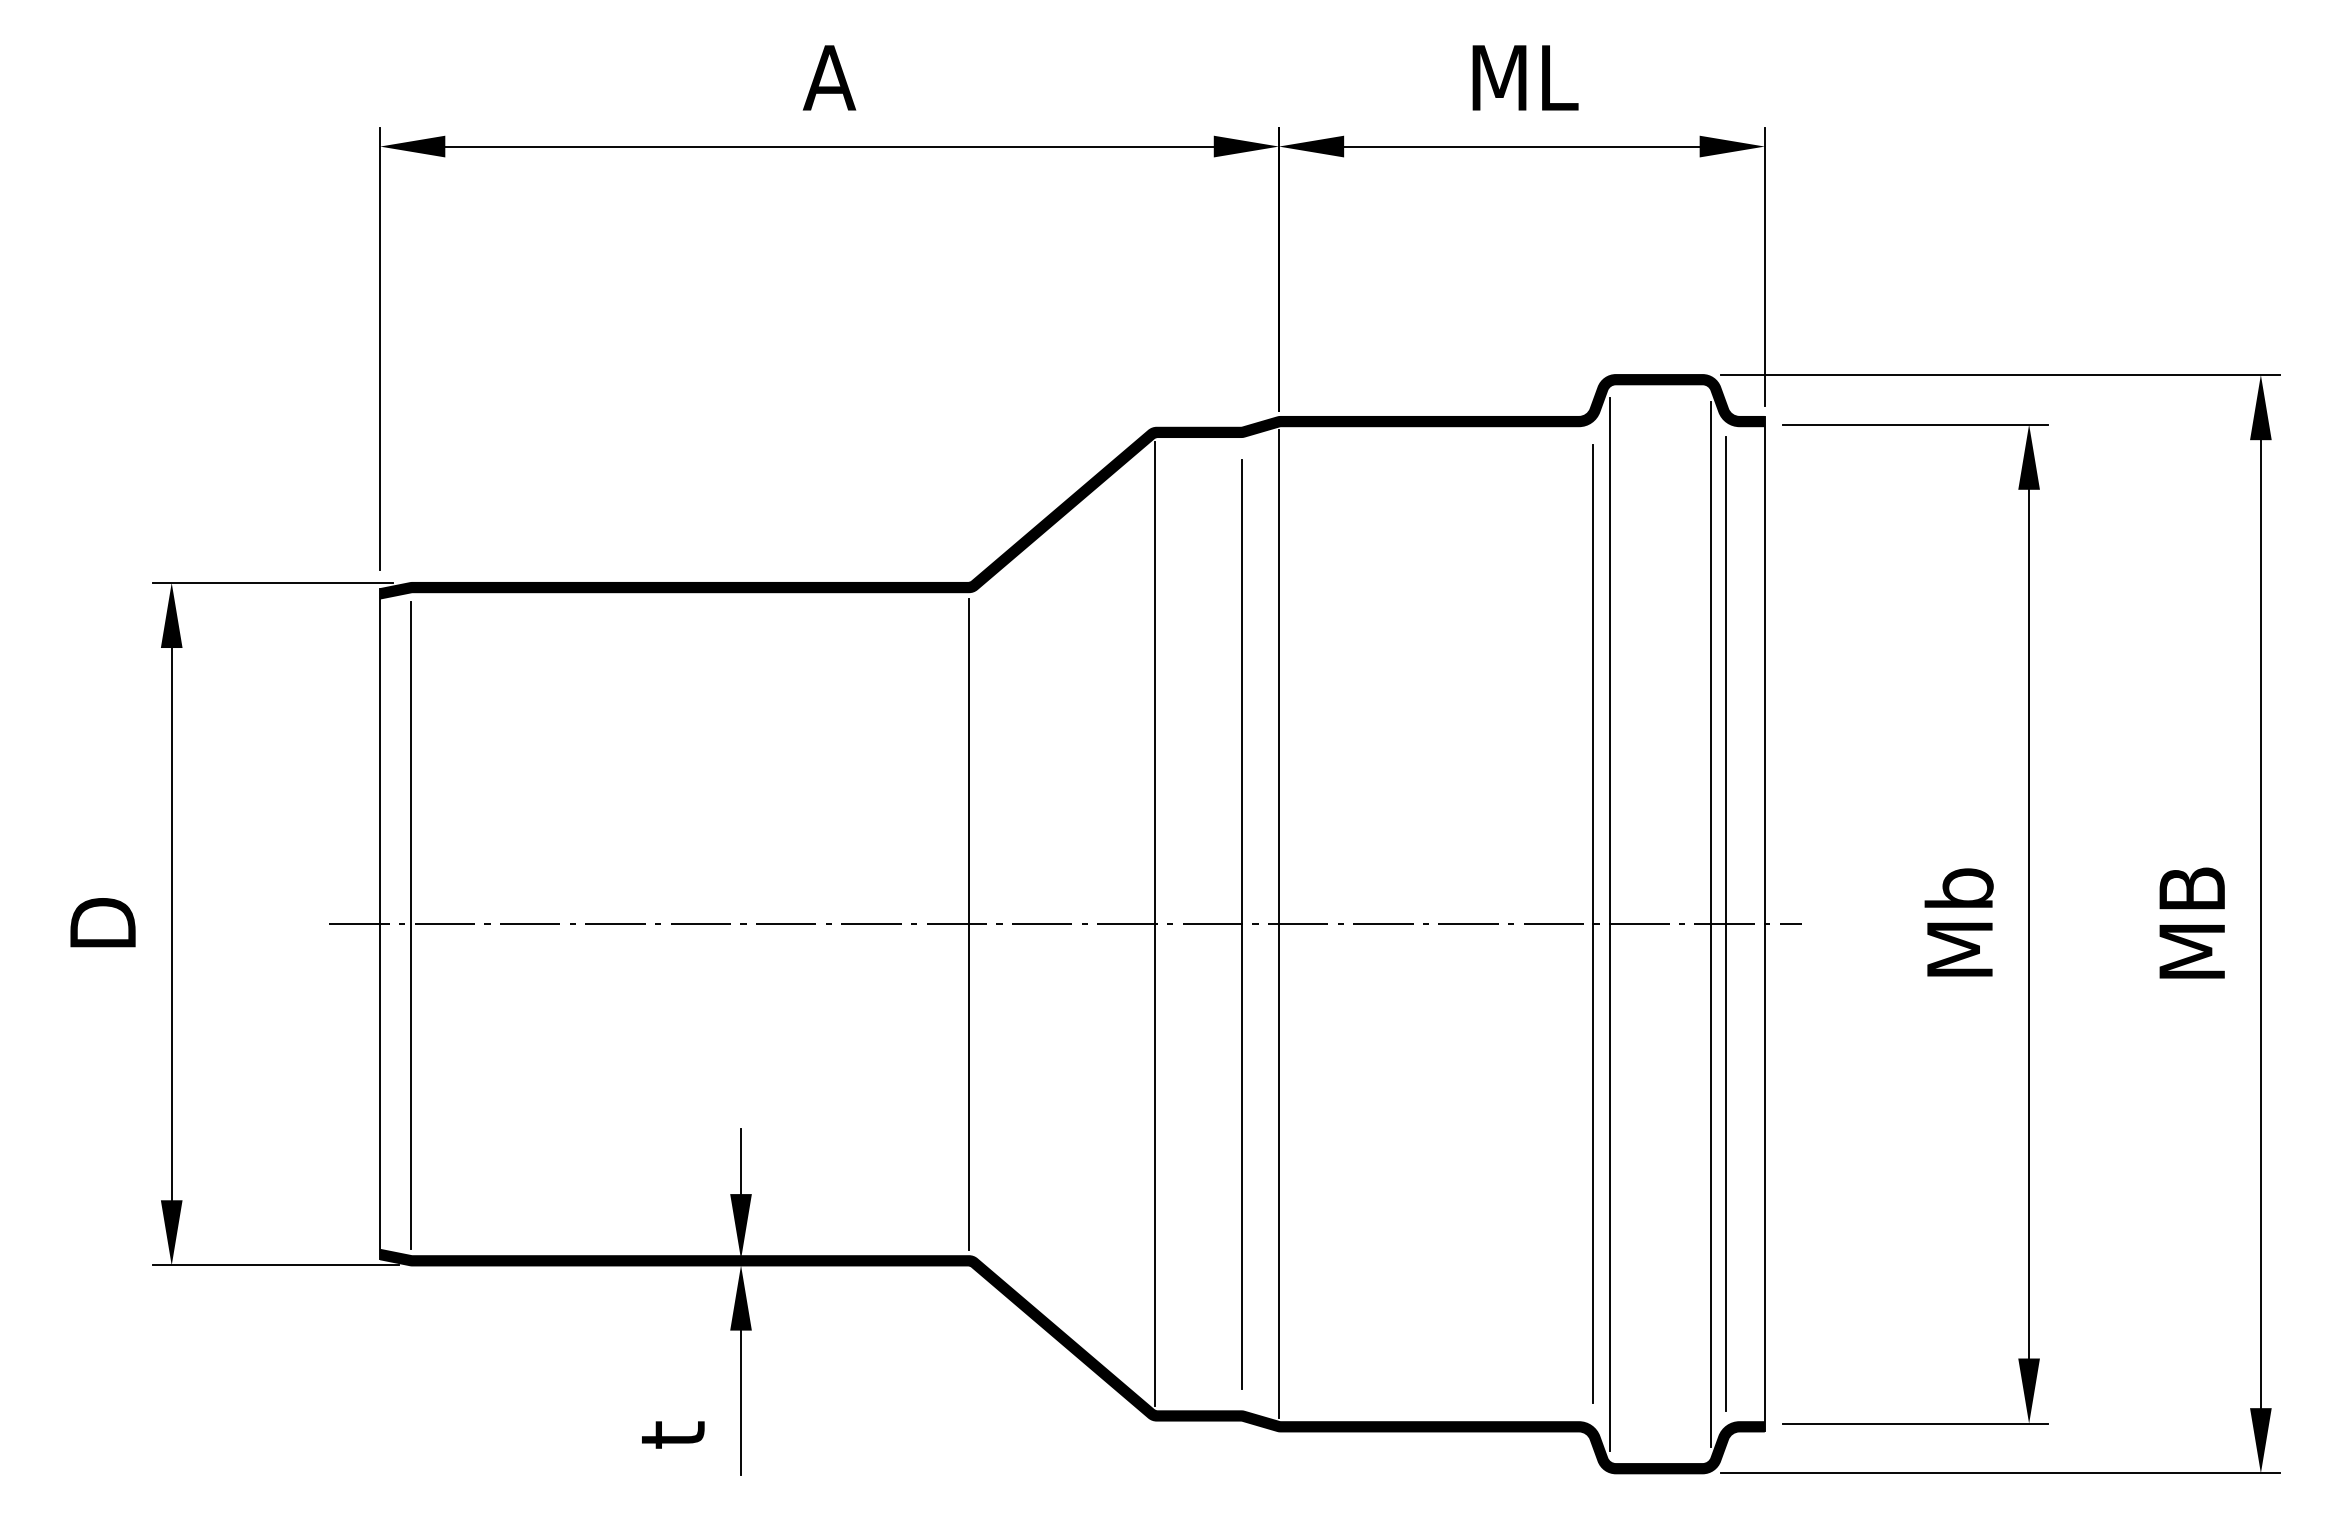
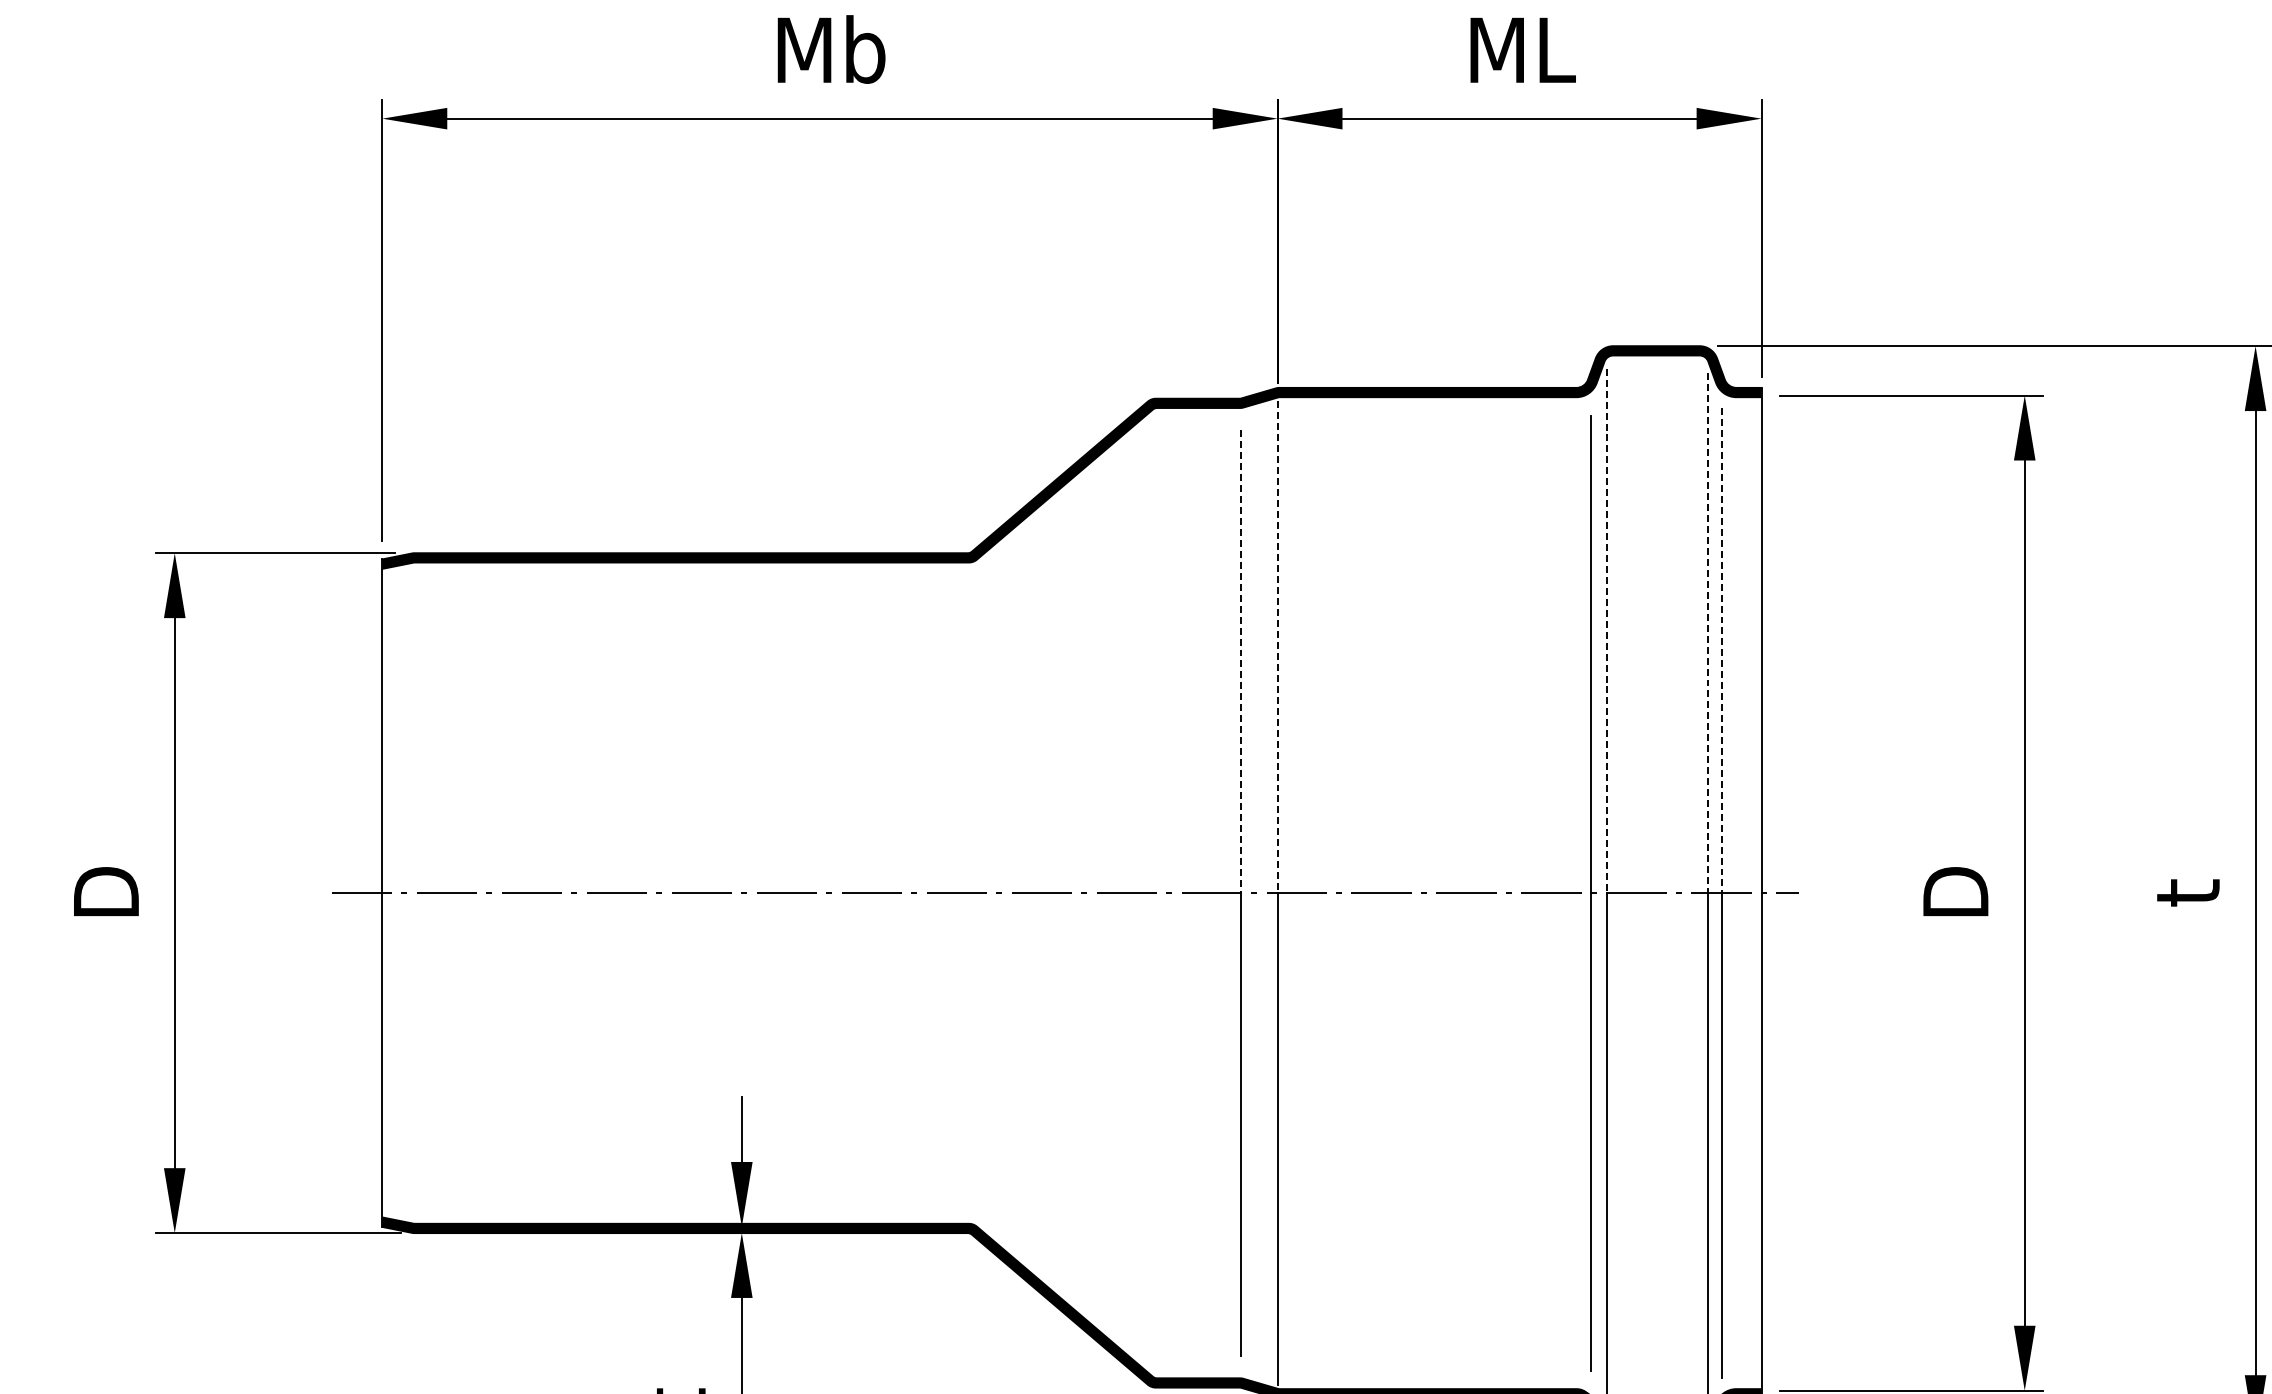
text: (831, 76) -> (831, 48), A -> Mb
line: (1609, 661) -> (1606, 631), solid -> dashed
line: (1710, 663) -> (1707, 633), solid -> dashed
line: (1278, 677) -> (1277, 647), solid -> dashed
line: (1725, 681) -> (1722, 651), solid -> dashed
line: (1241, 692) -> (1240, 662), solid -> dashed
text: (1958, 922) -> (1954, 891), Mb -> D
text: (2191, 922) -> (2186, 891), MB -> t
line: (968, 923) -> (968, 892), removed
line: (1154, 923) -> (1153, 892), removed
line: (411, 925) -> (413, 894), removed

